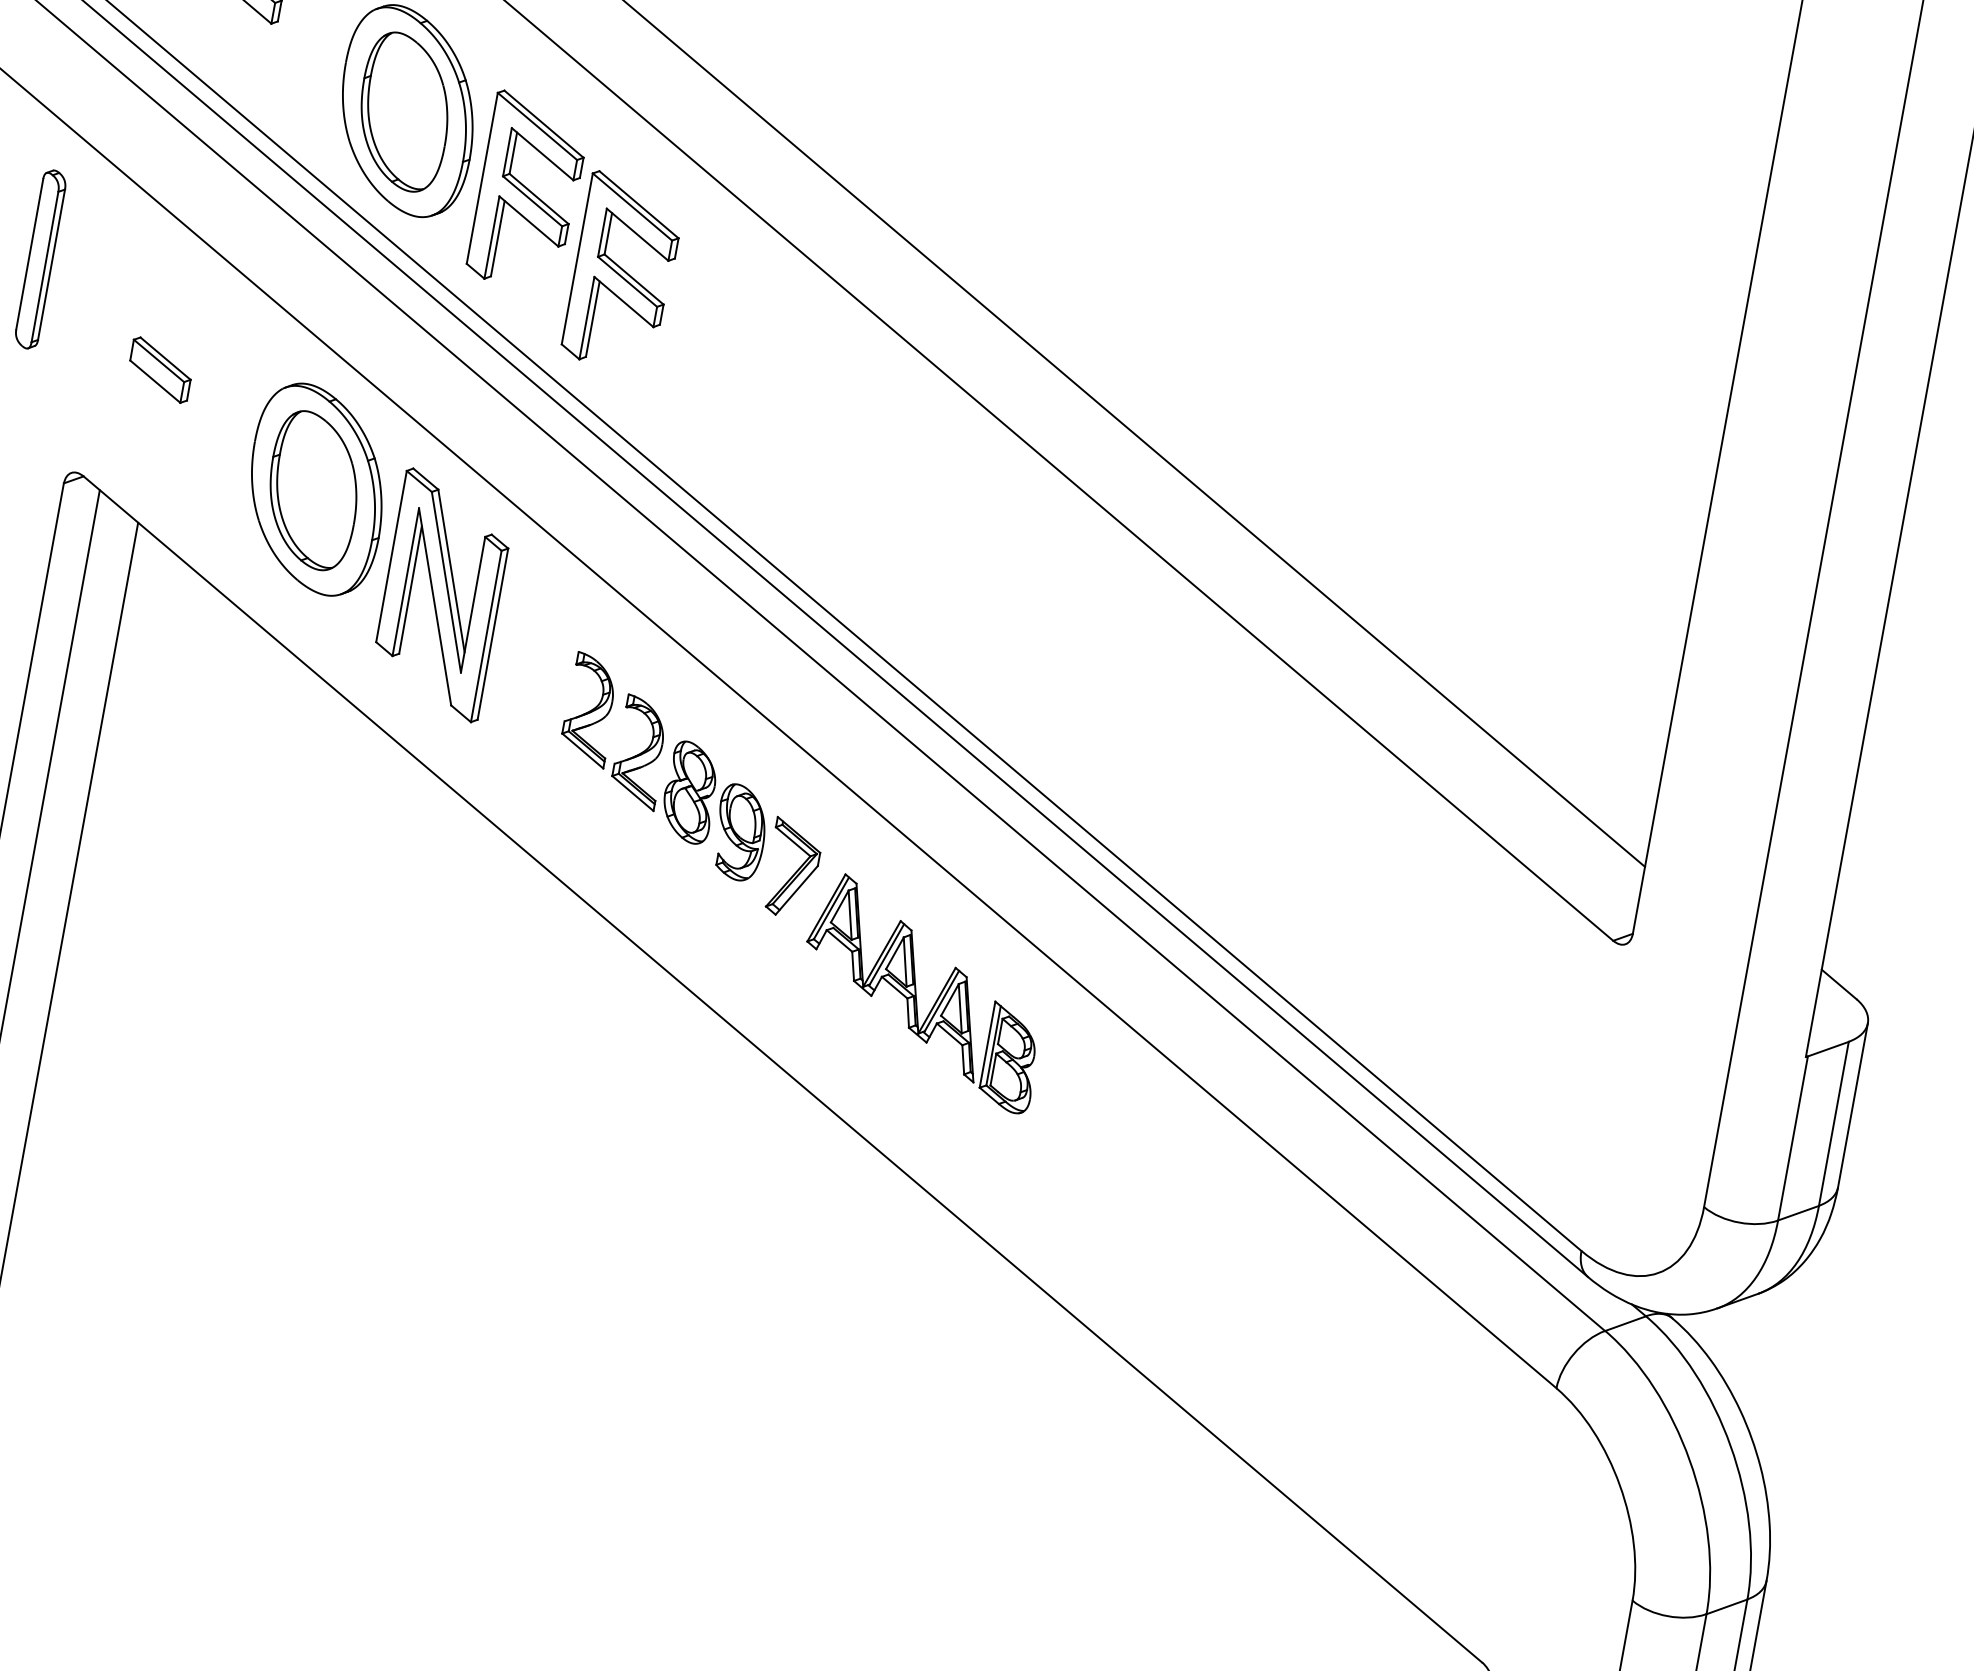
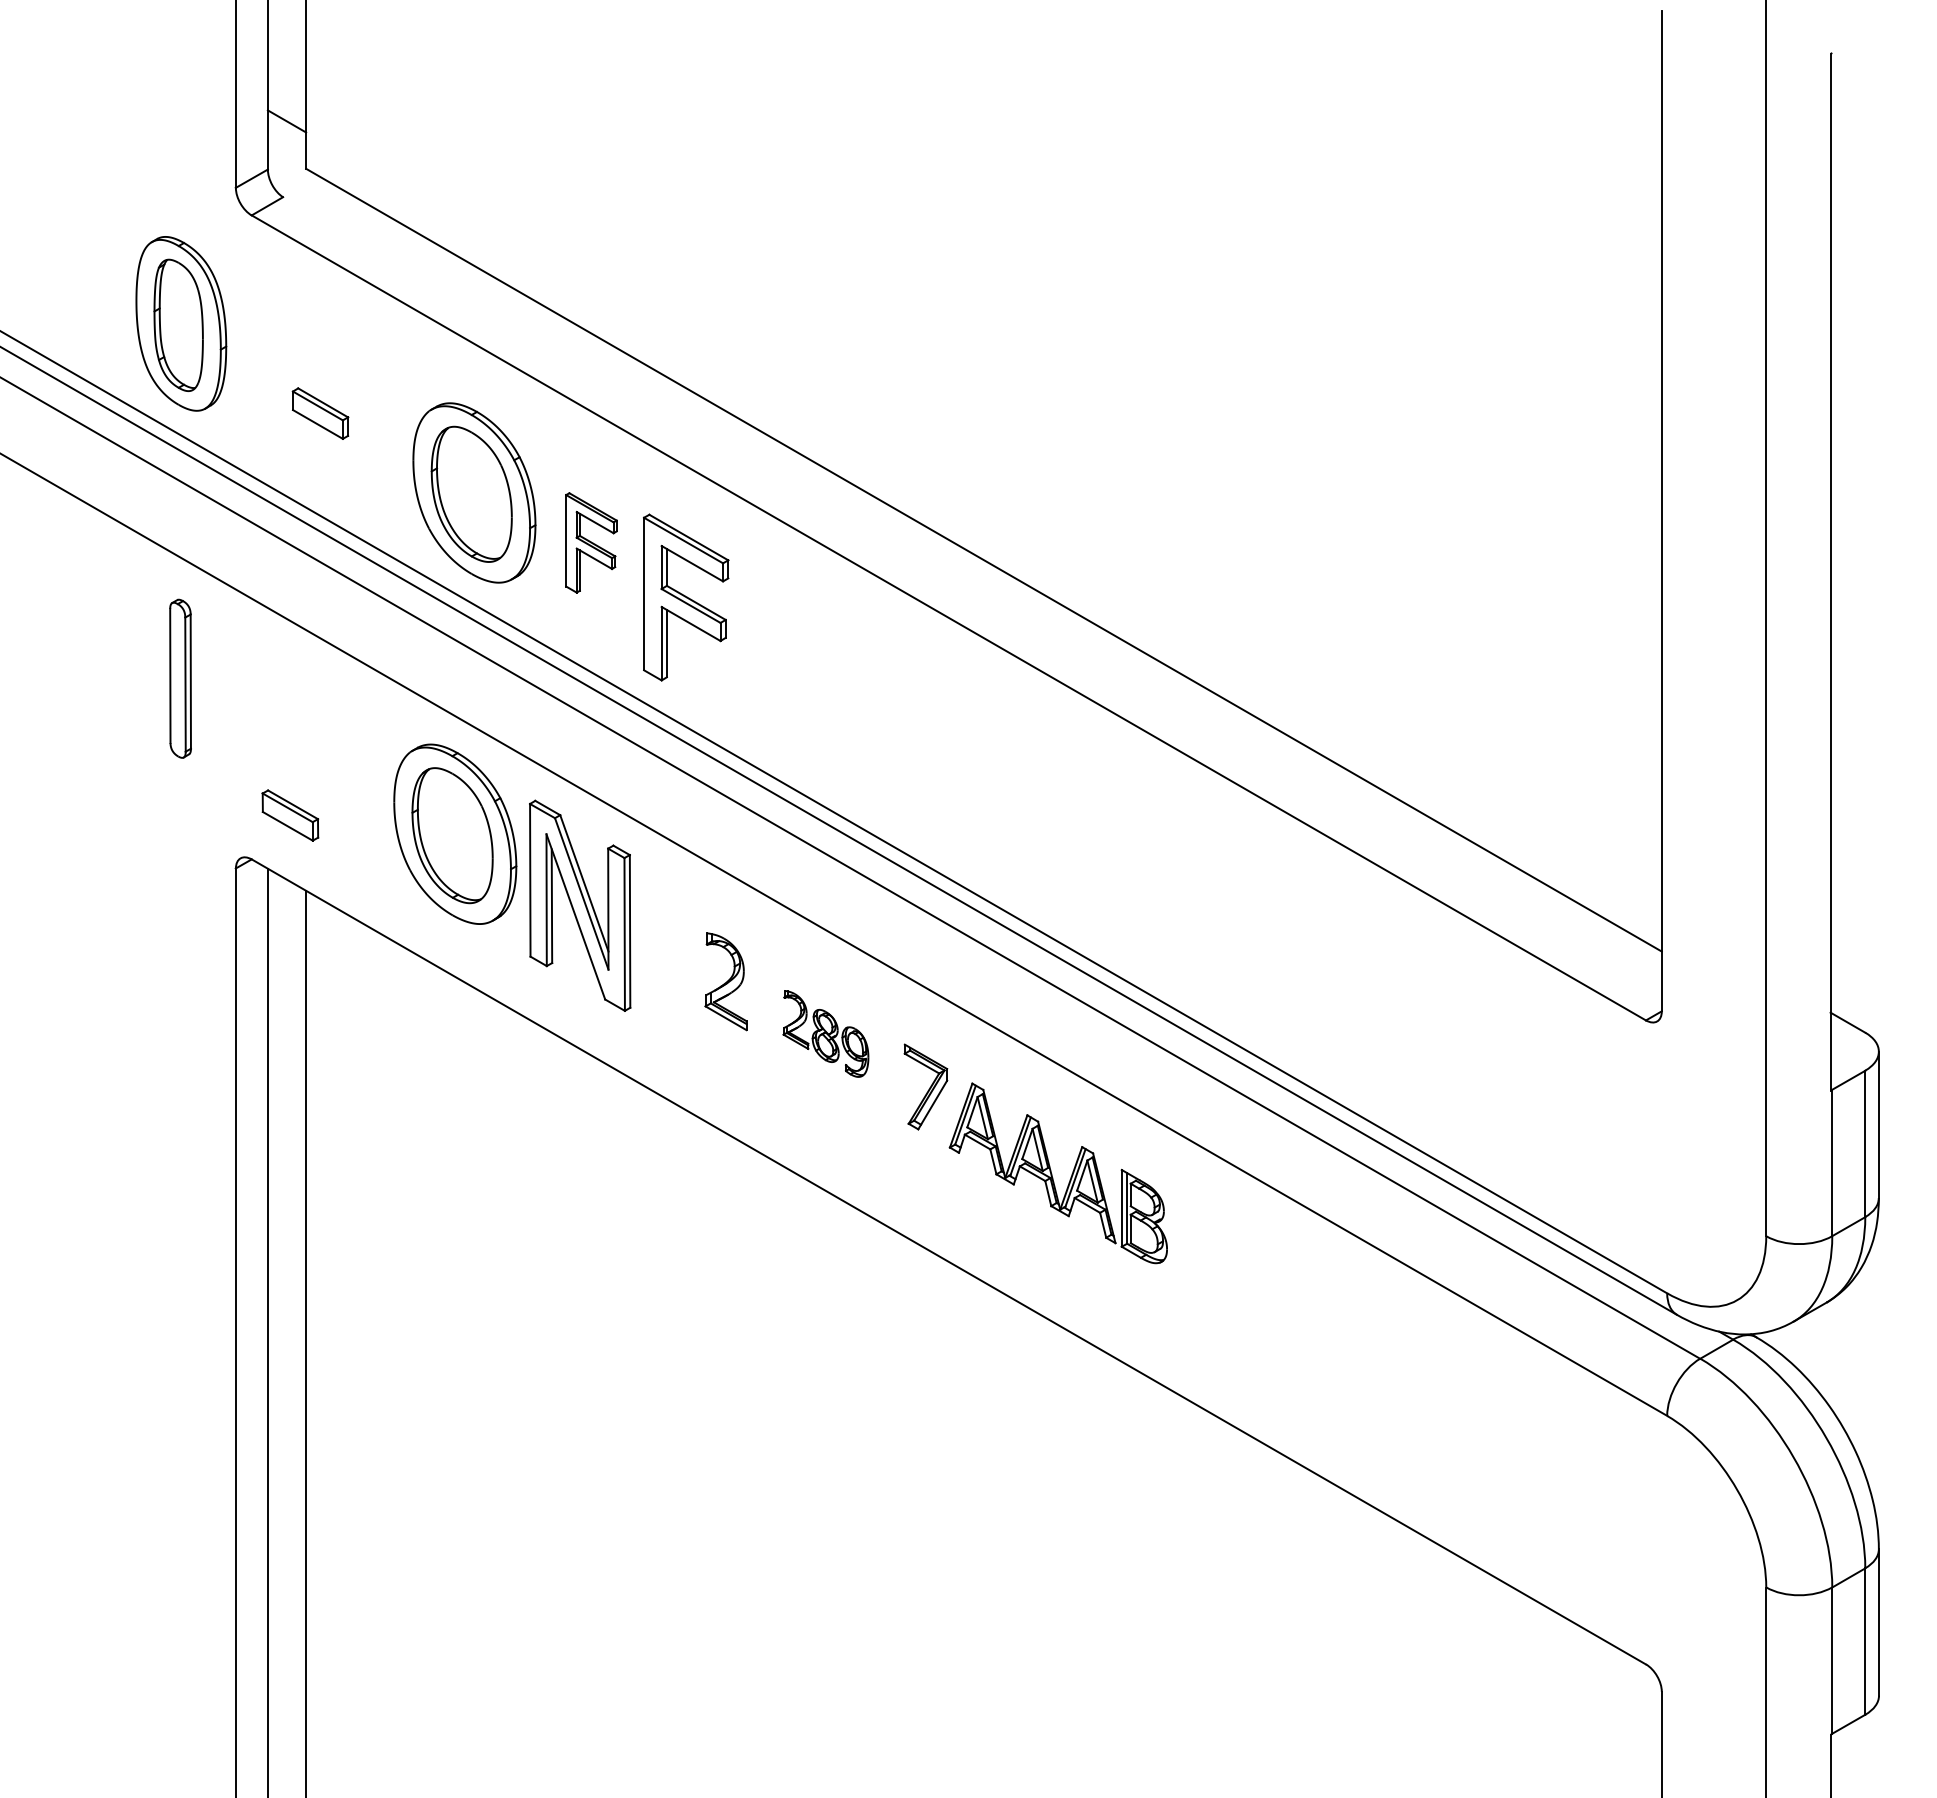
part: (528, 190) -> (591, 542), size x0.6
part: (160, 370) -> (290, 815), moved
part: (691, 788) -> (825, 1033), size x0.6

